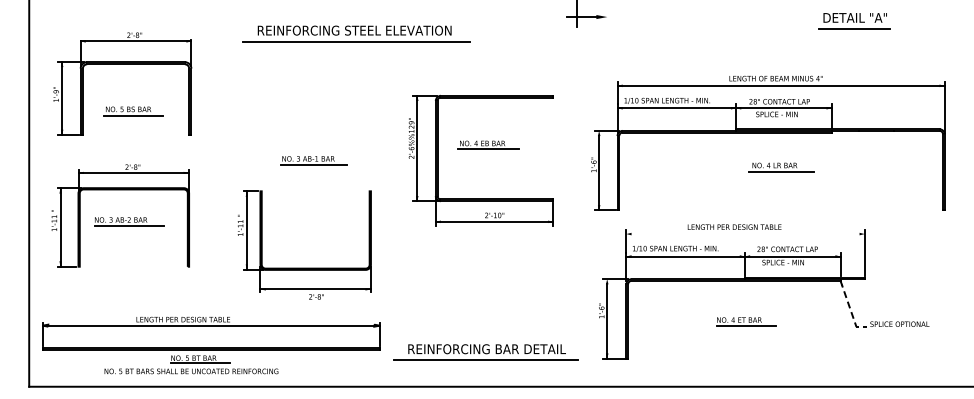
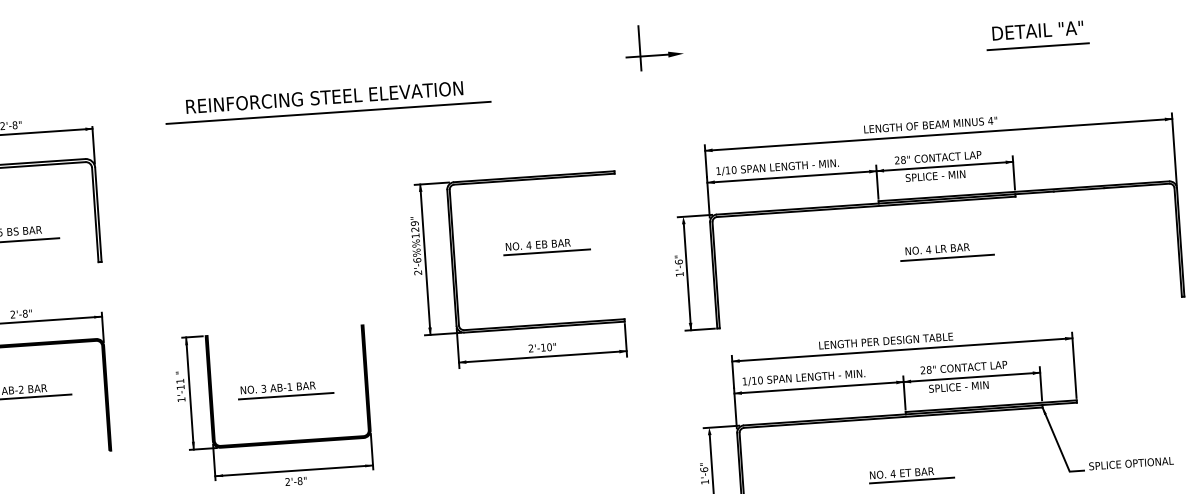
part: (488, 144) -> (546, 245), moved
part: (313, 160) -> (285, 389), moved
line: (745, 234) -> (902, 350), added
line: (850, 310) -> (1059, 448), dashed -> solid

